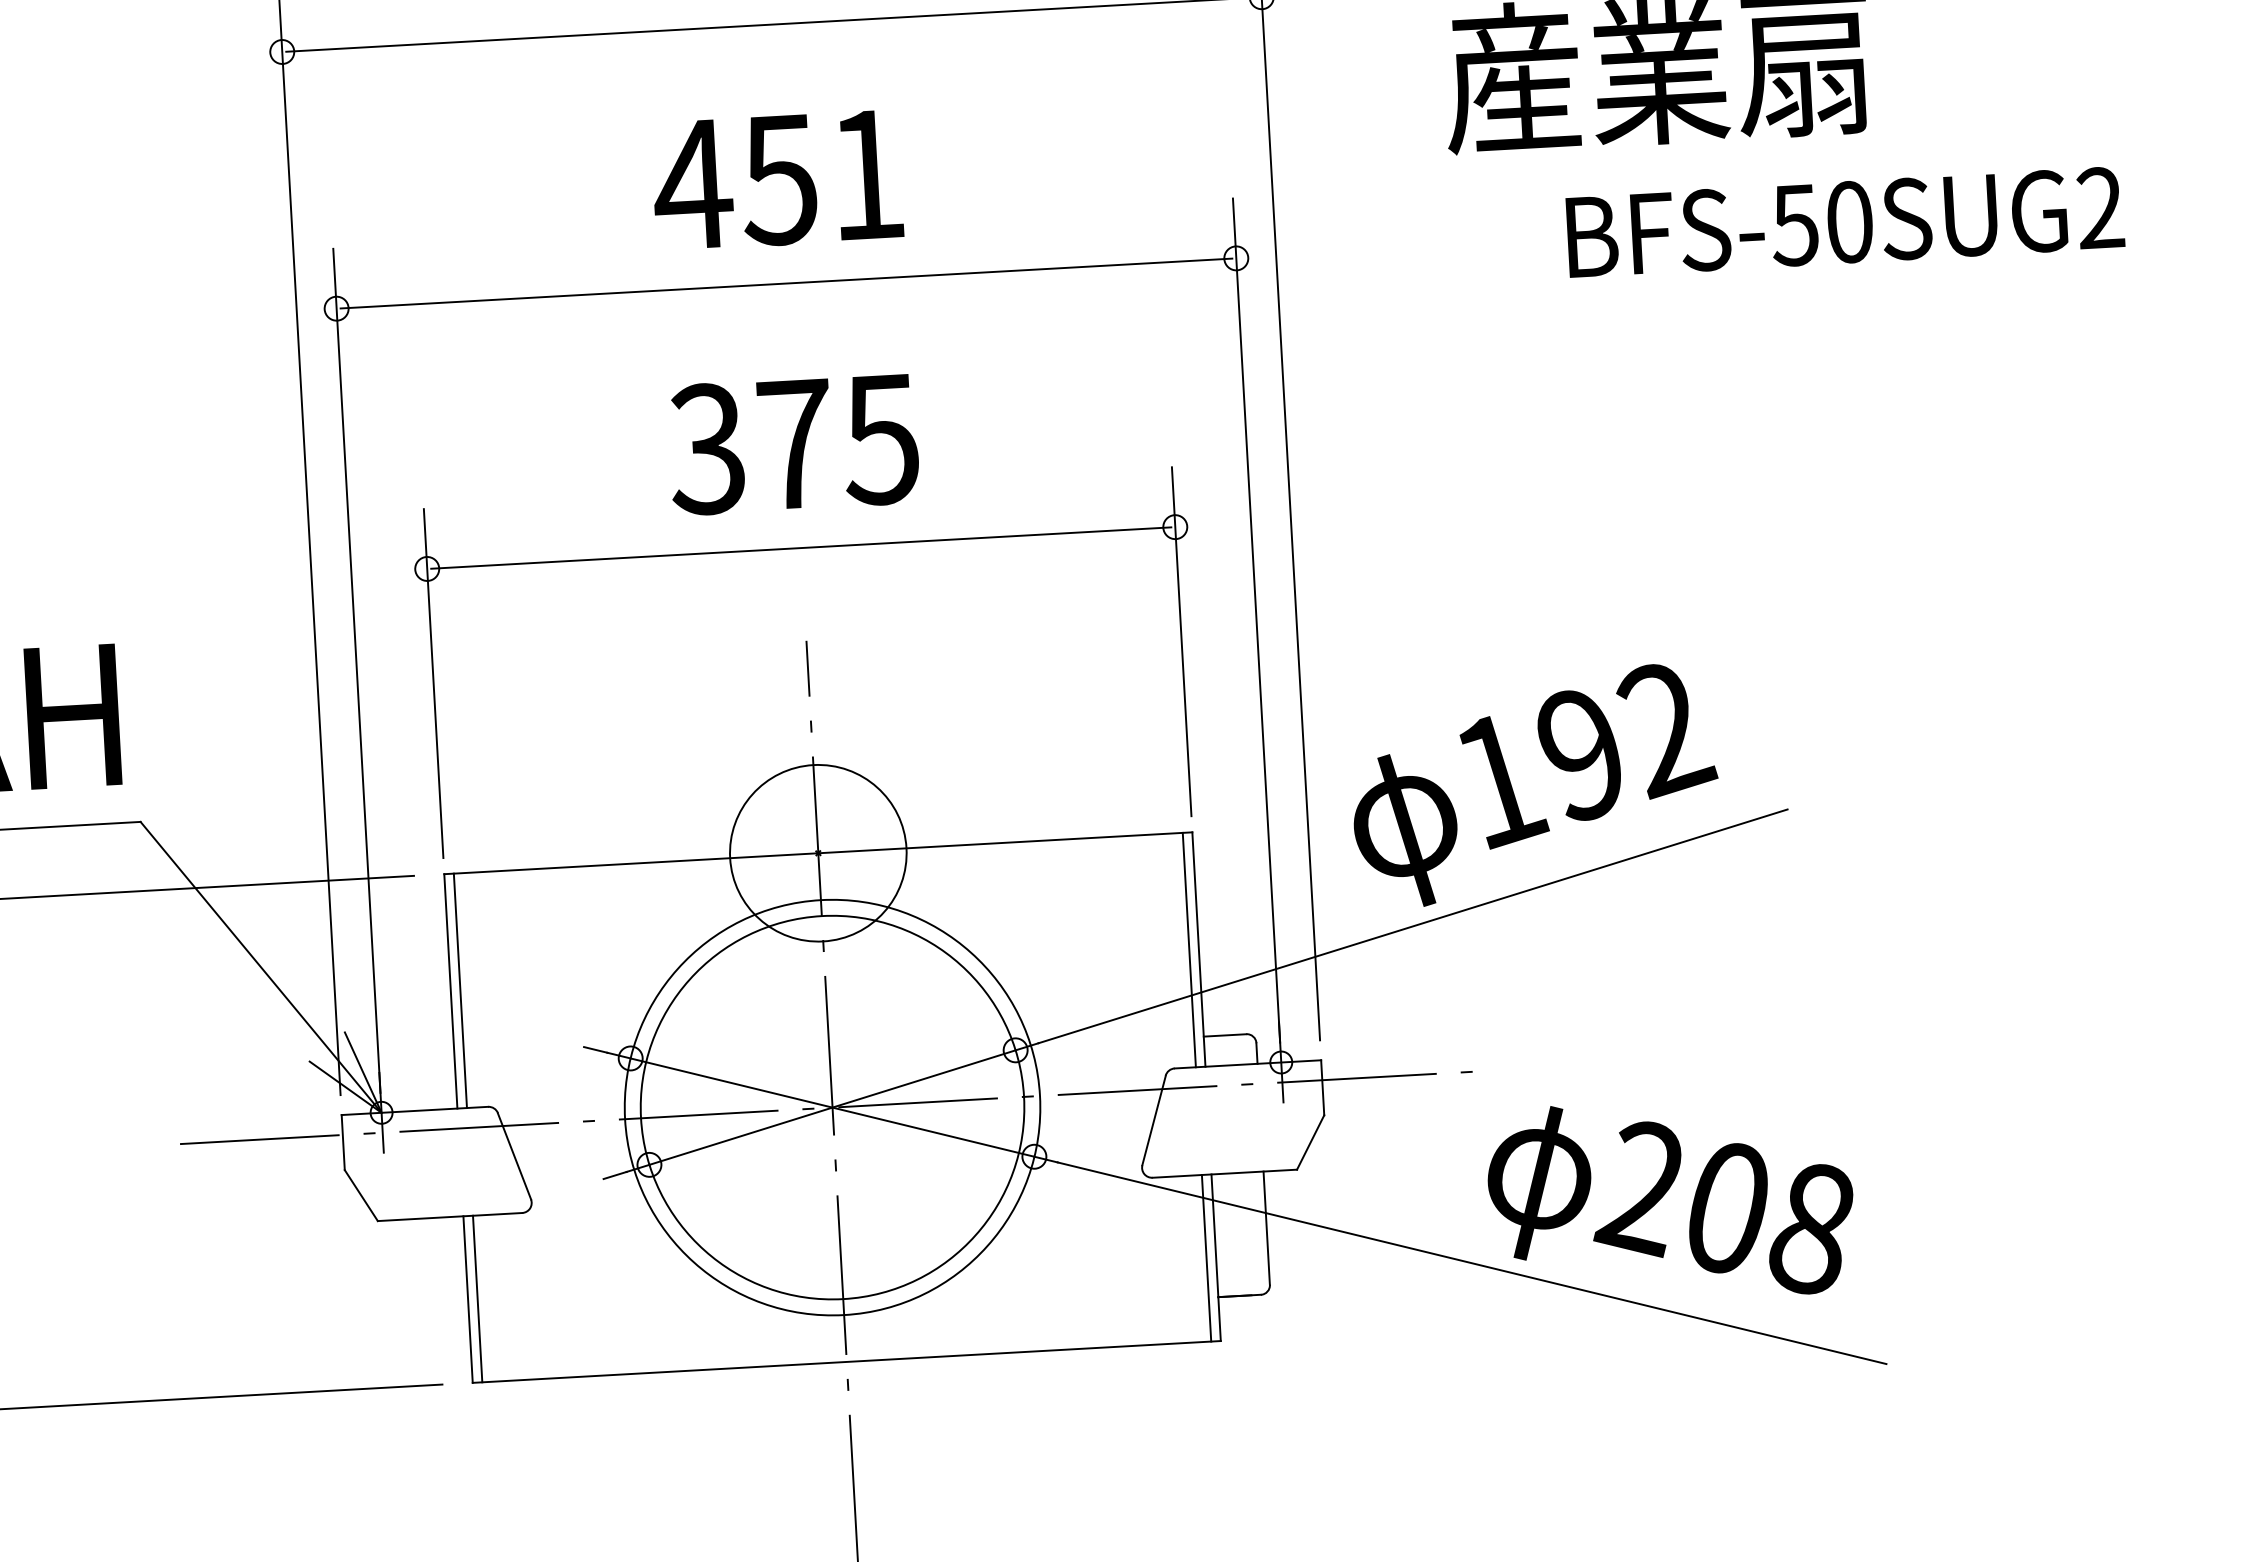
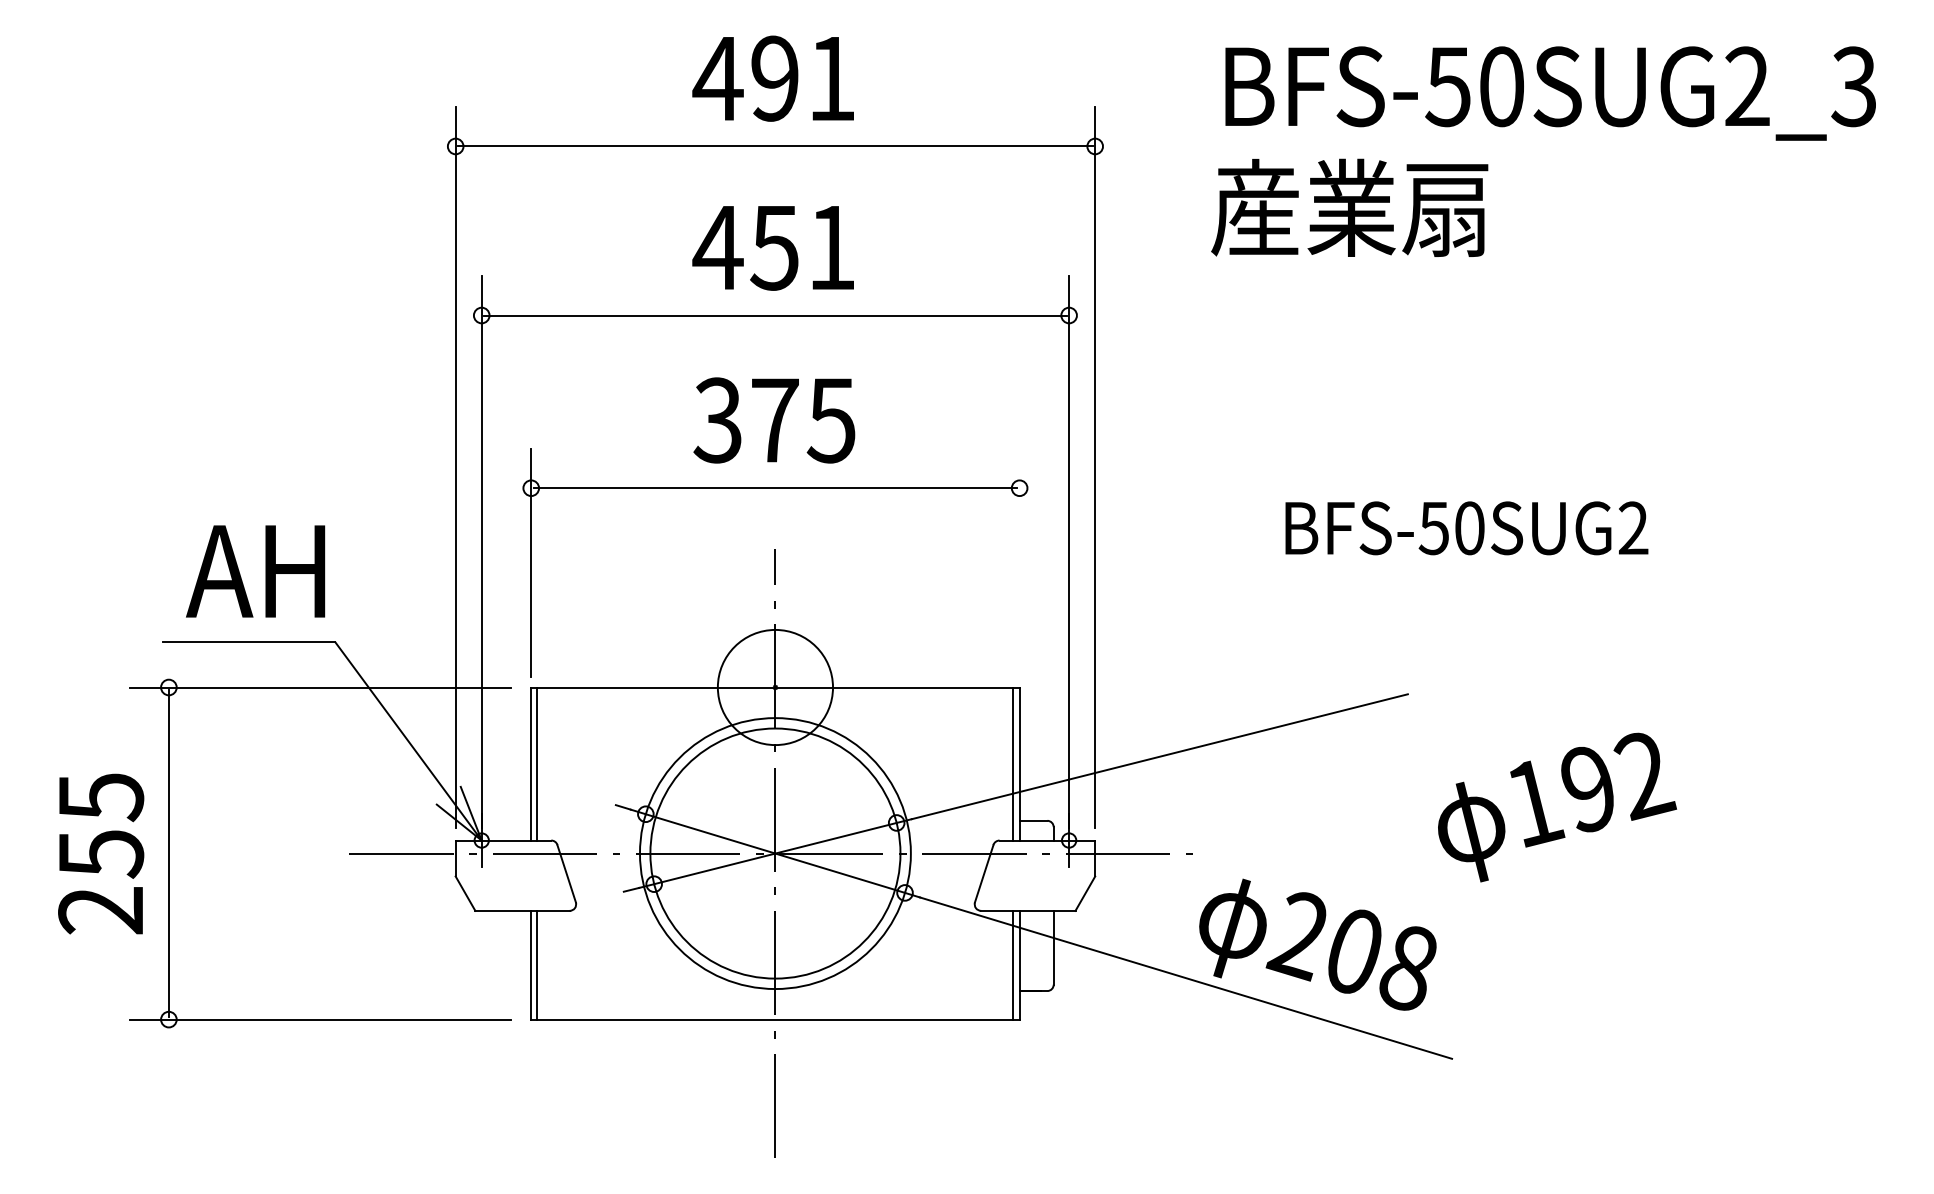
text: (1844, 222) -> (1466, 528), moved
line: (1181, 640) -> (1019, 562), removed
text: (1535, 785) -> (1557, 807), moved

